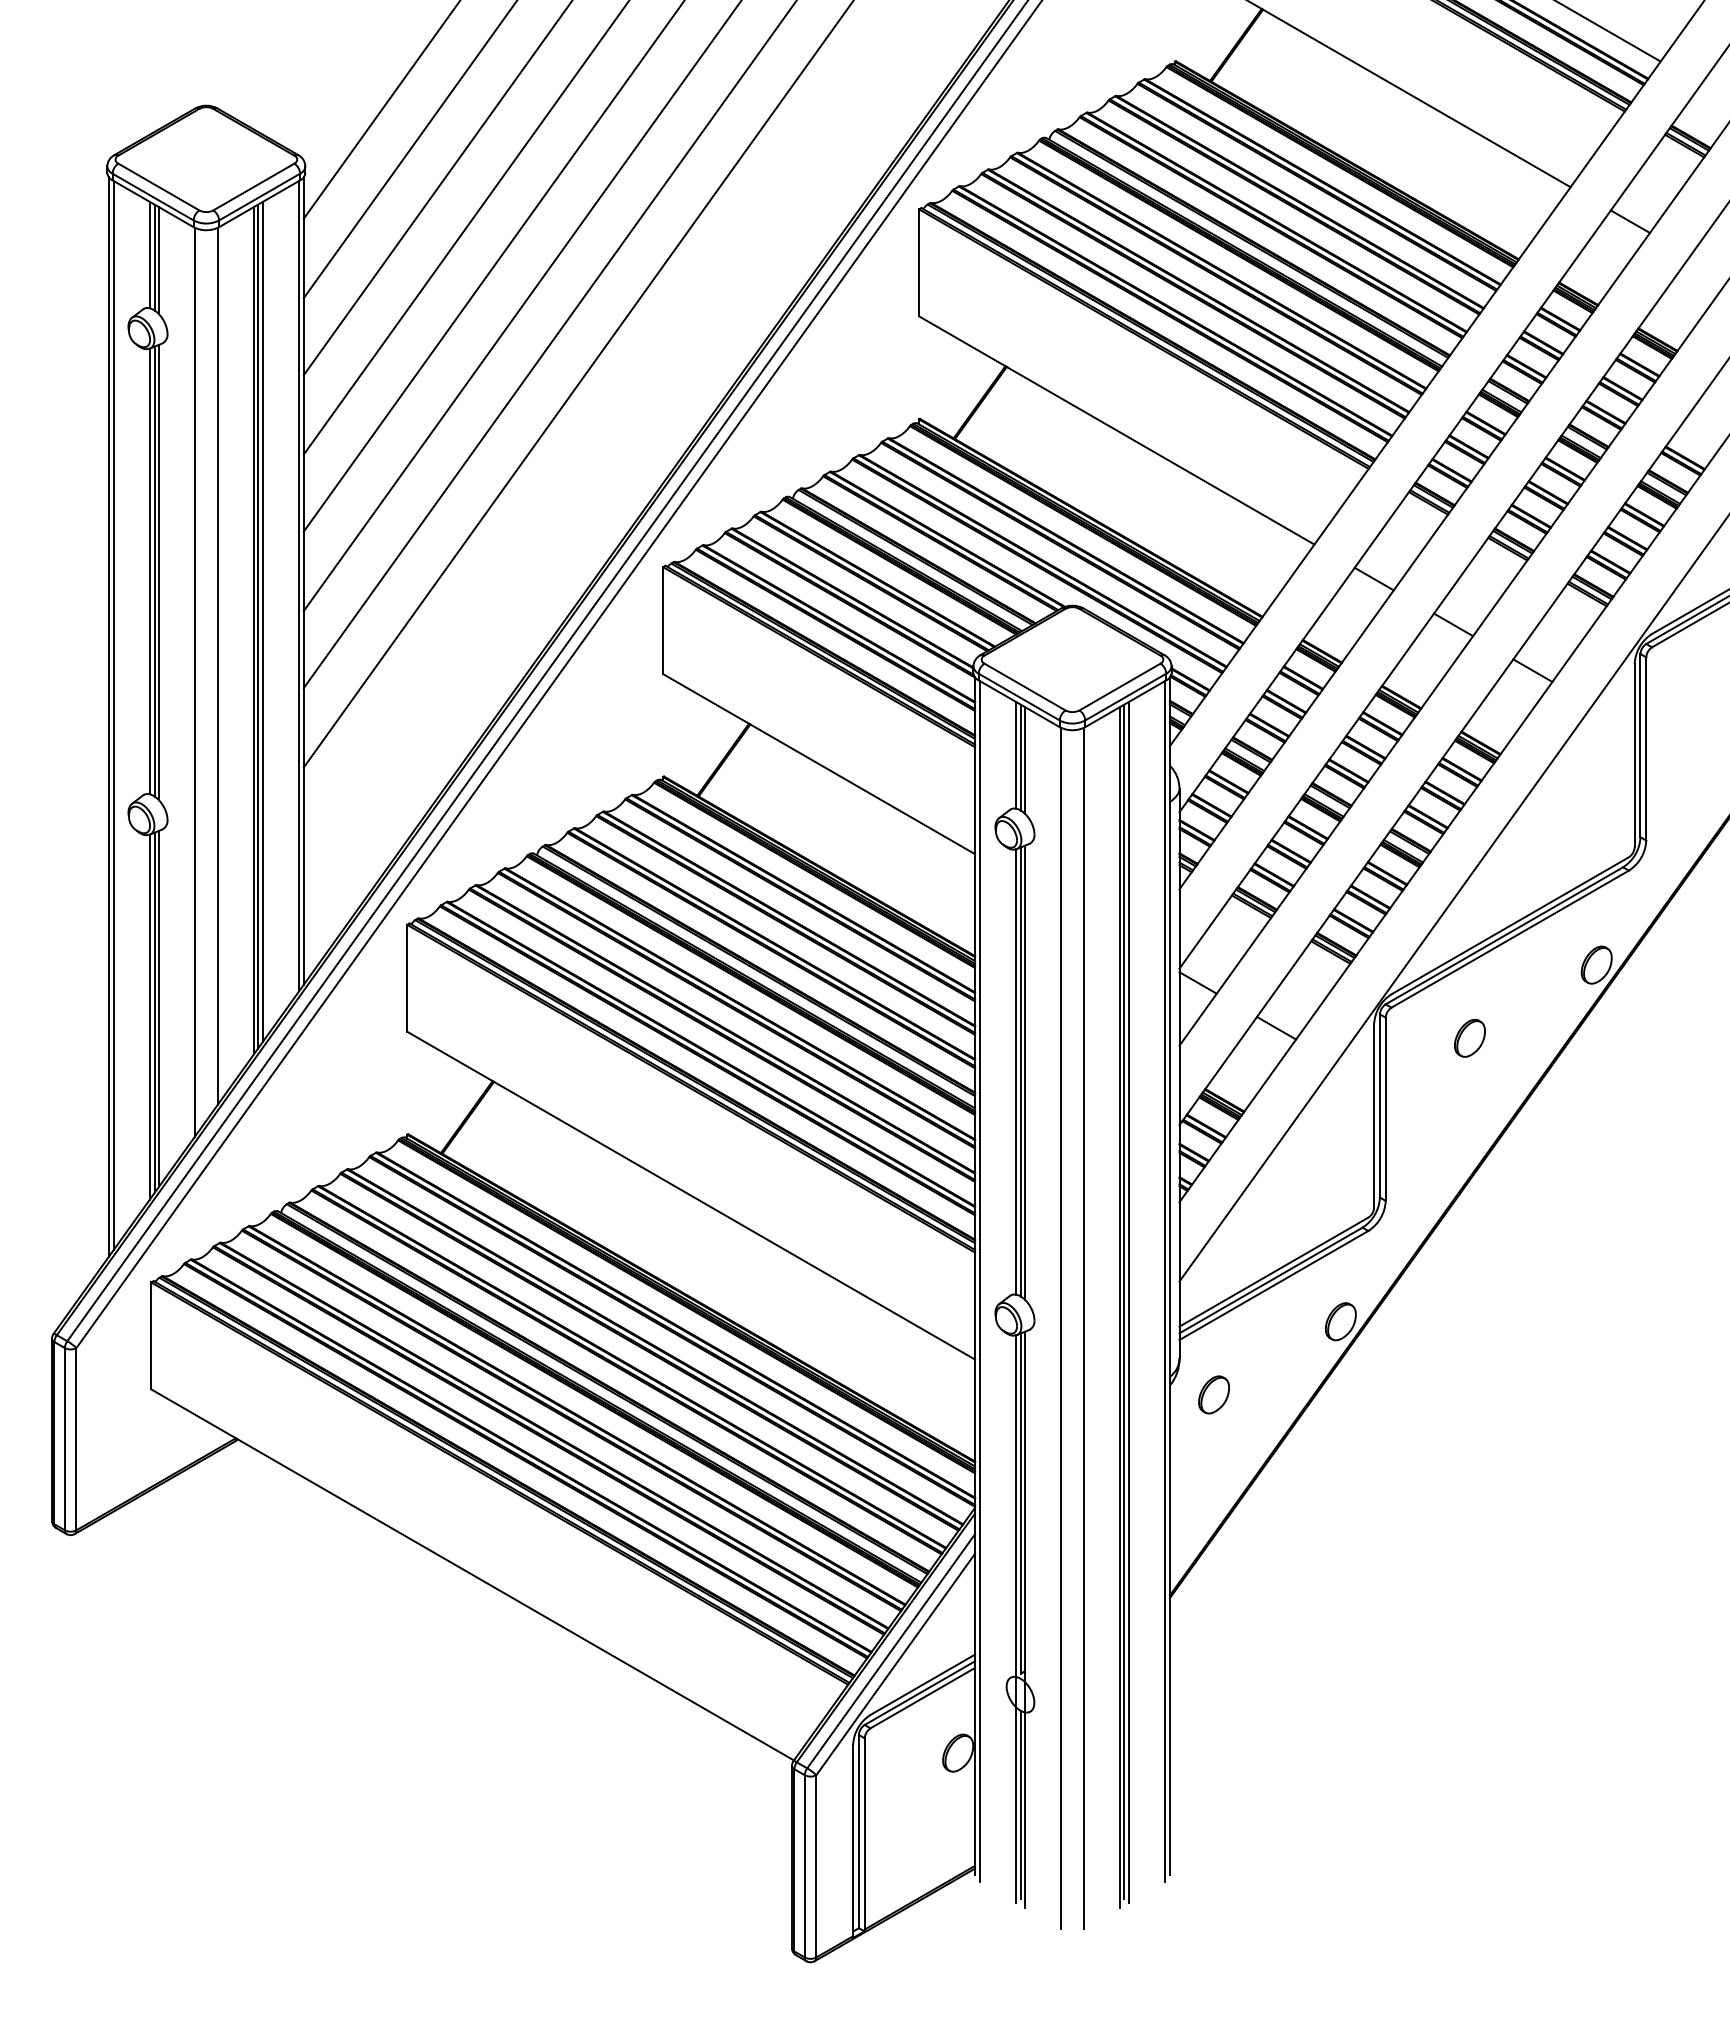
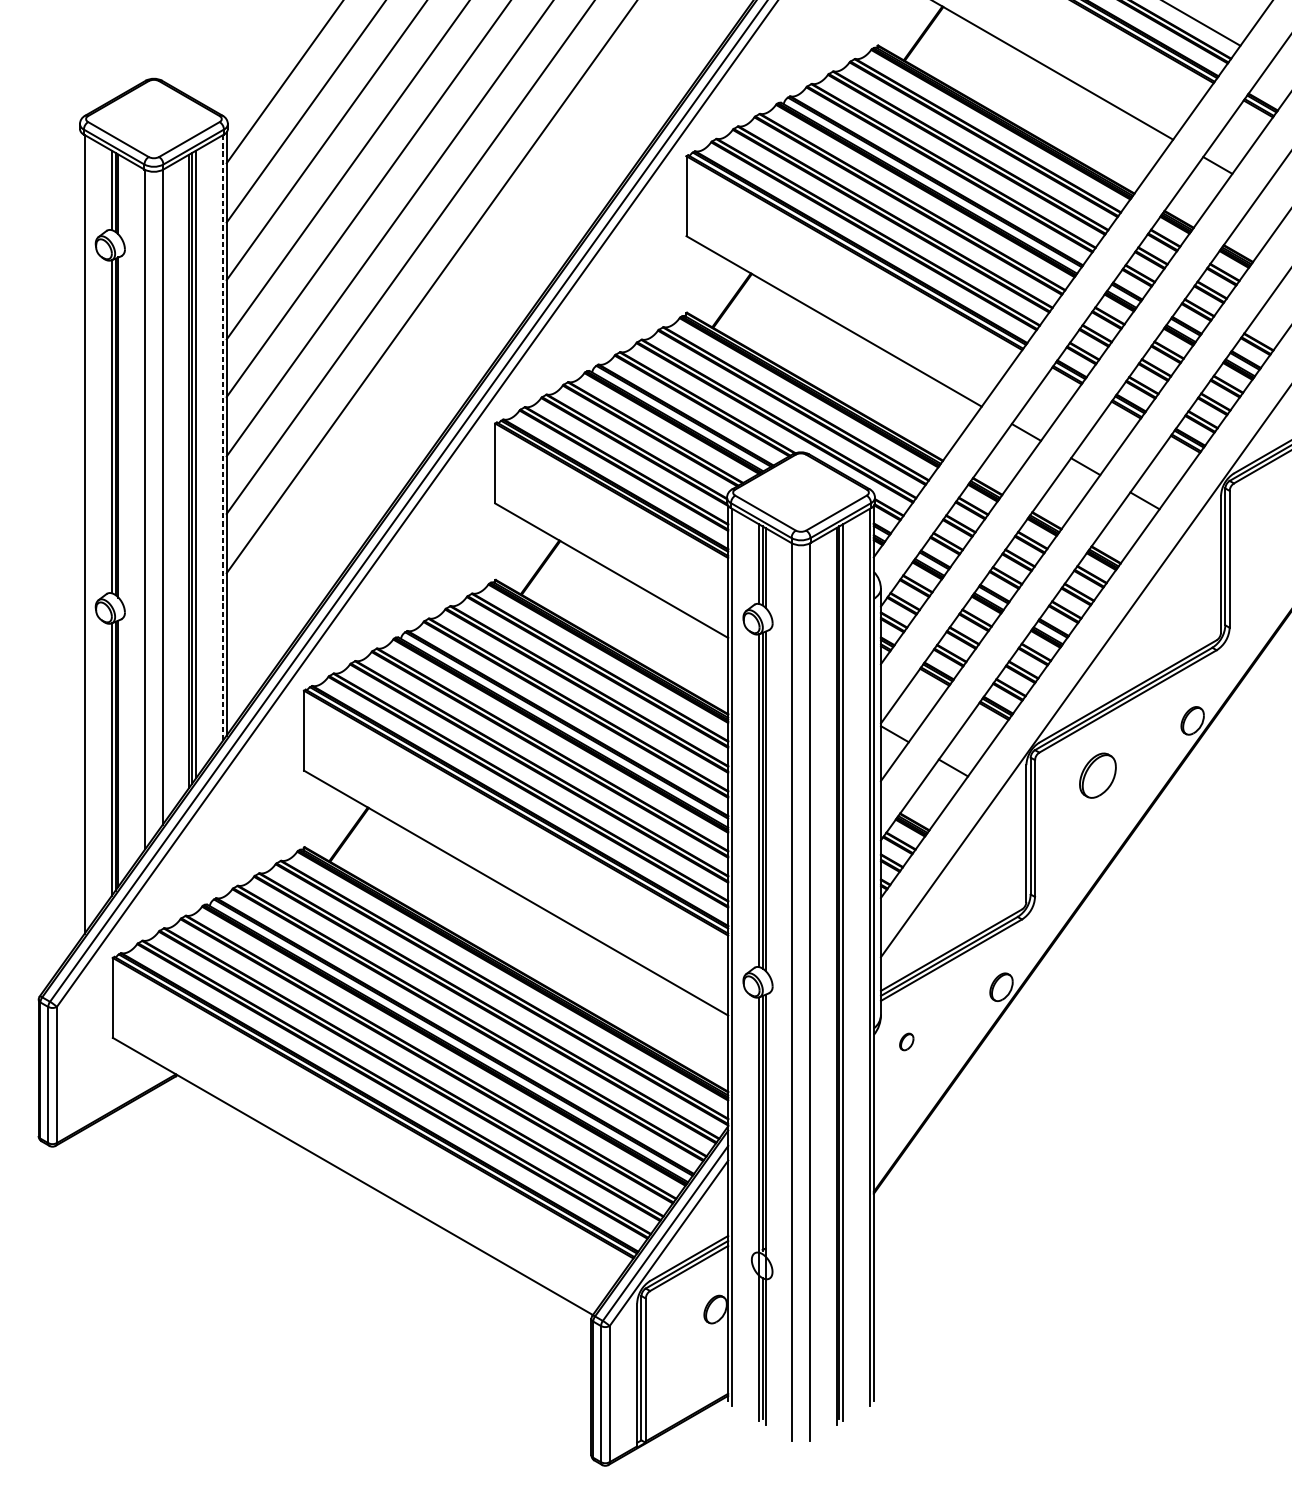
line: (299, 586) -> (223, 437), solid -> dashed
line: (108, 716) -> (80, 535), removed
part: (1469, 1037) -> (1097, 774), size x1.6
part: (1213, 1394) -> (906, 1041), size x0.6

